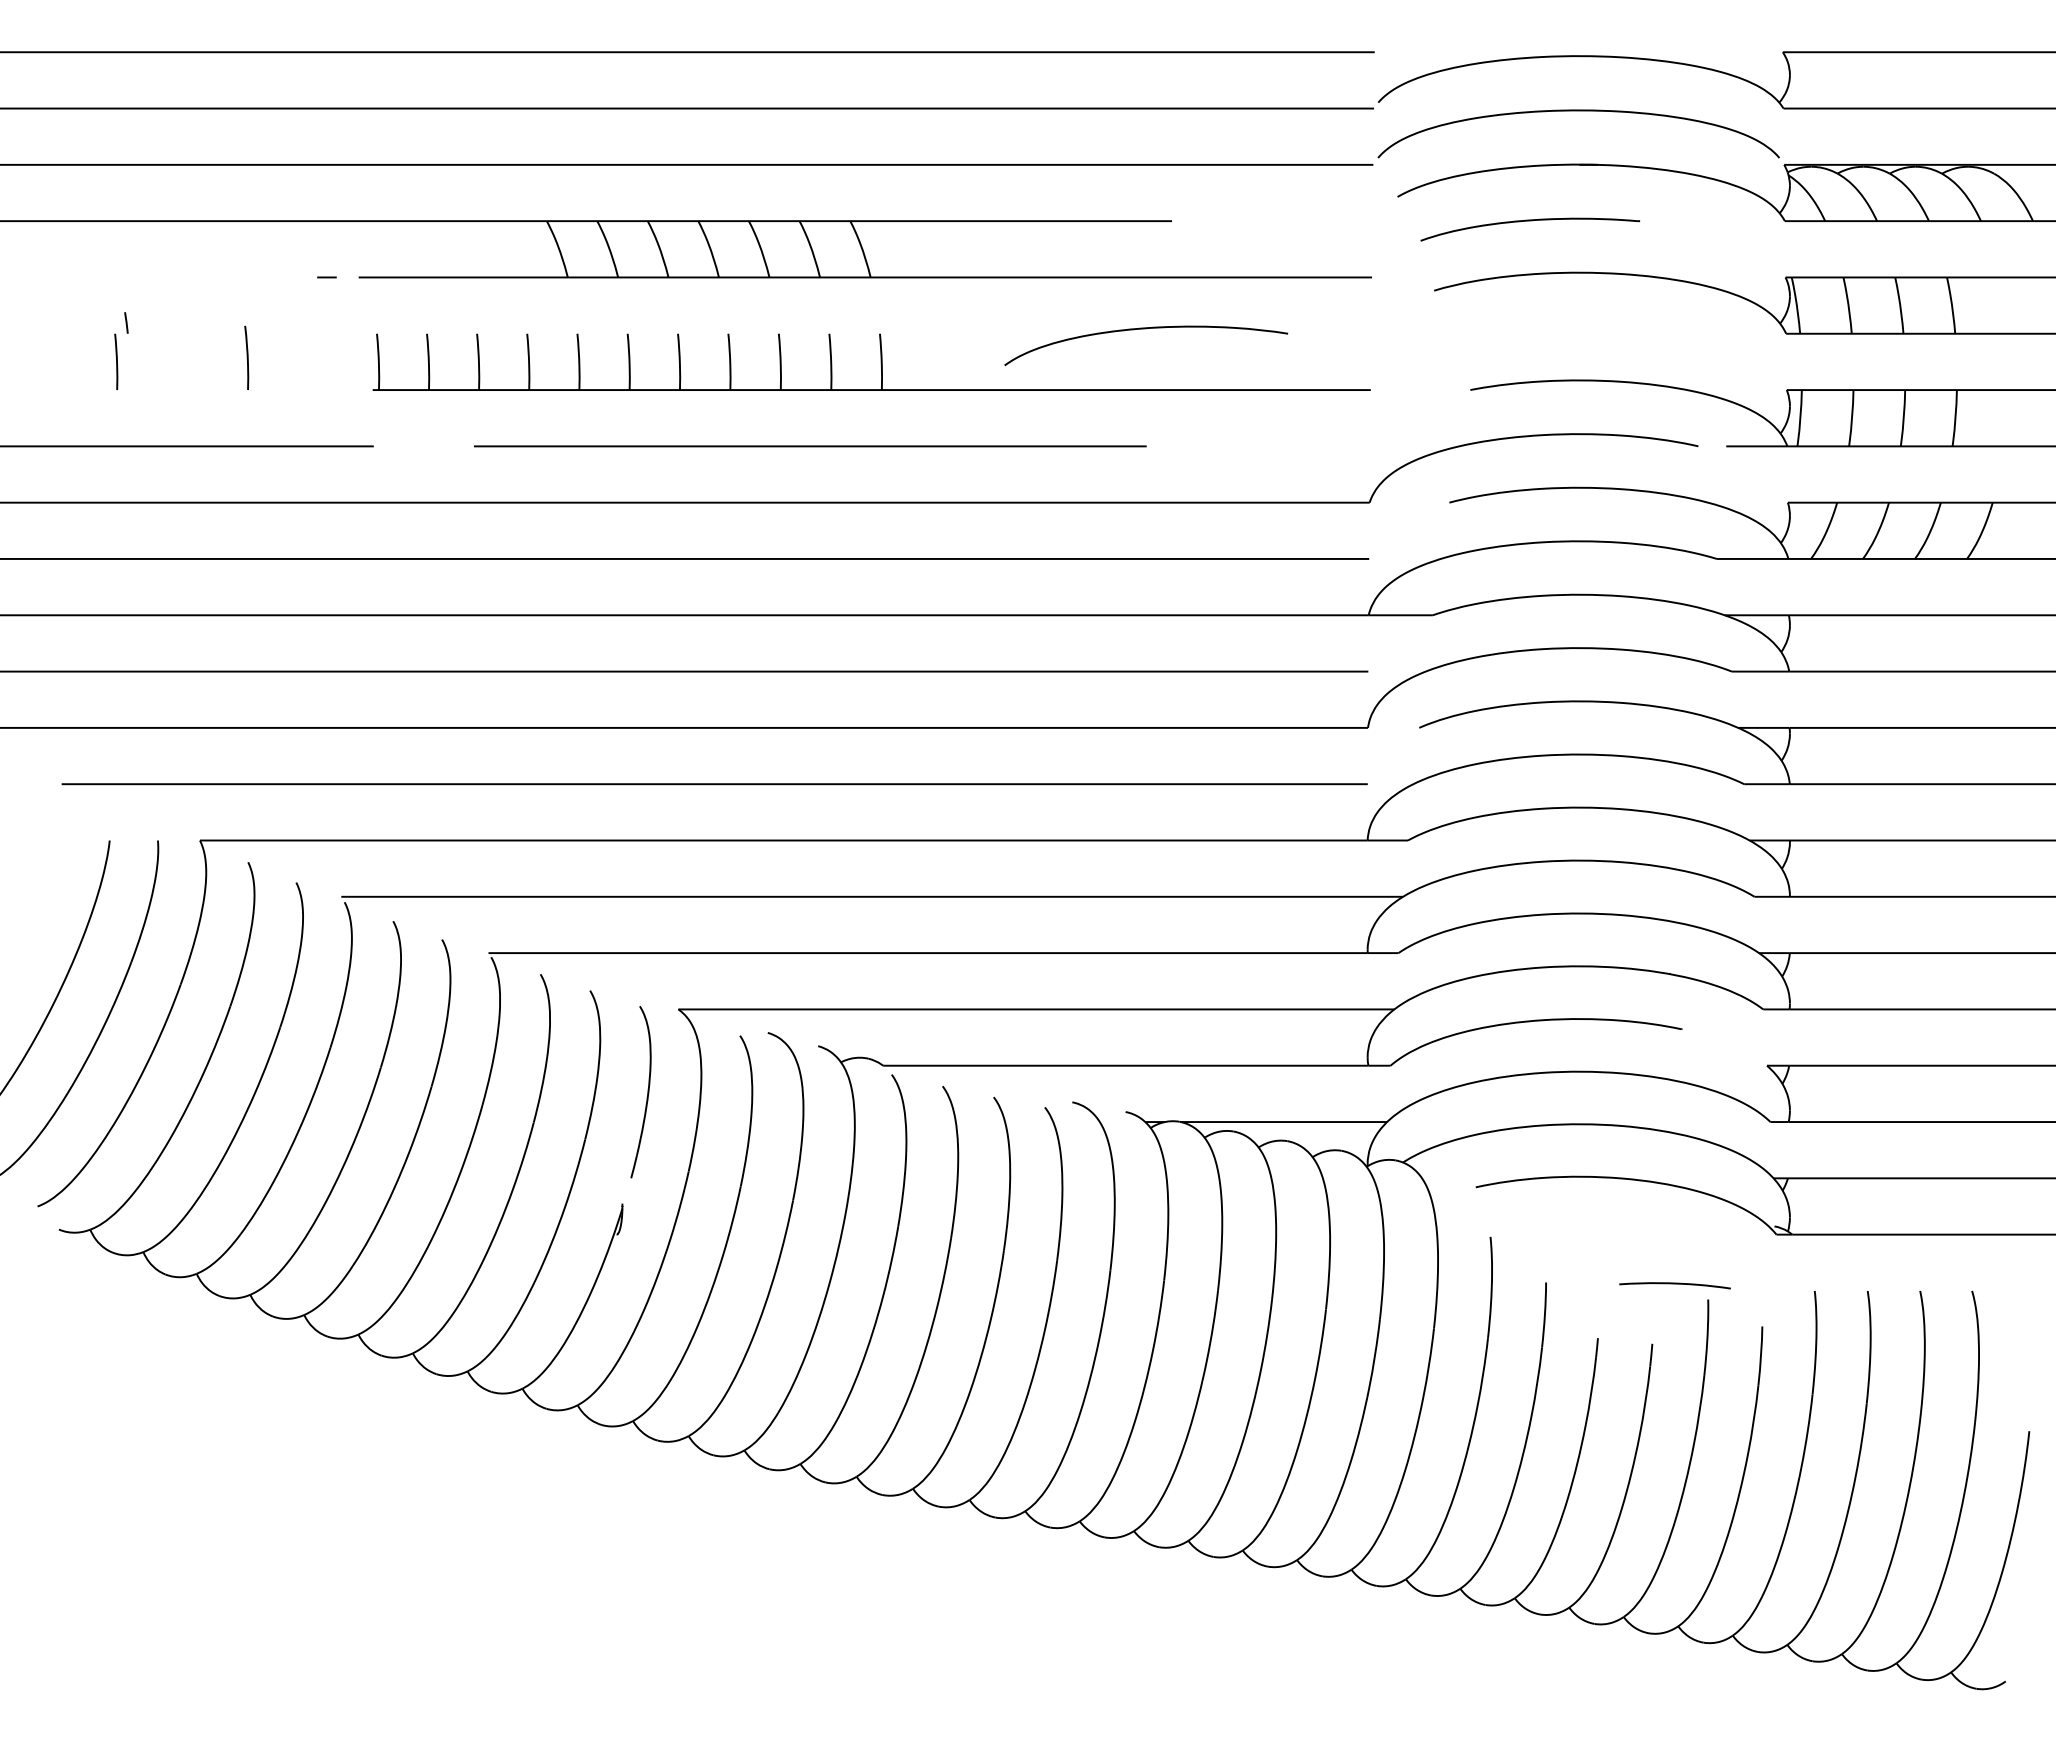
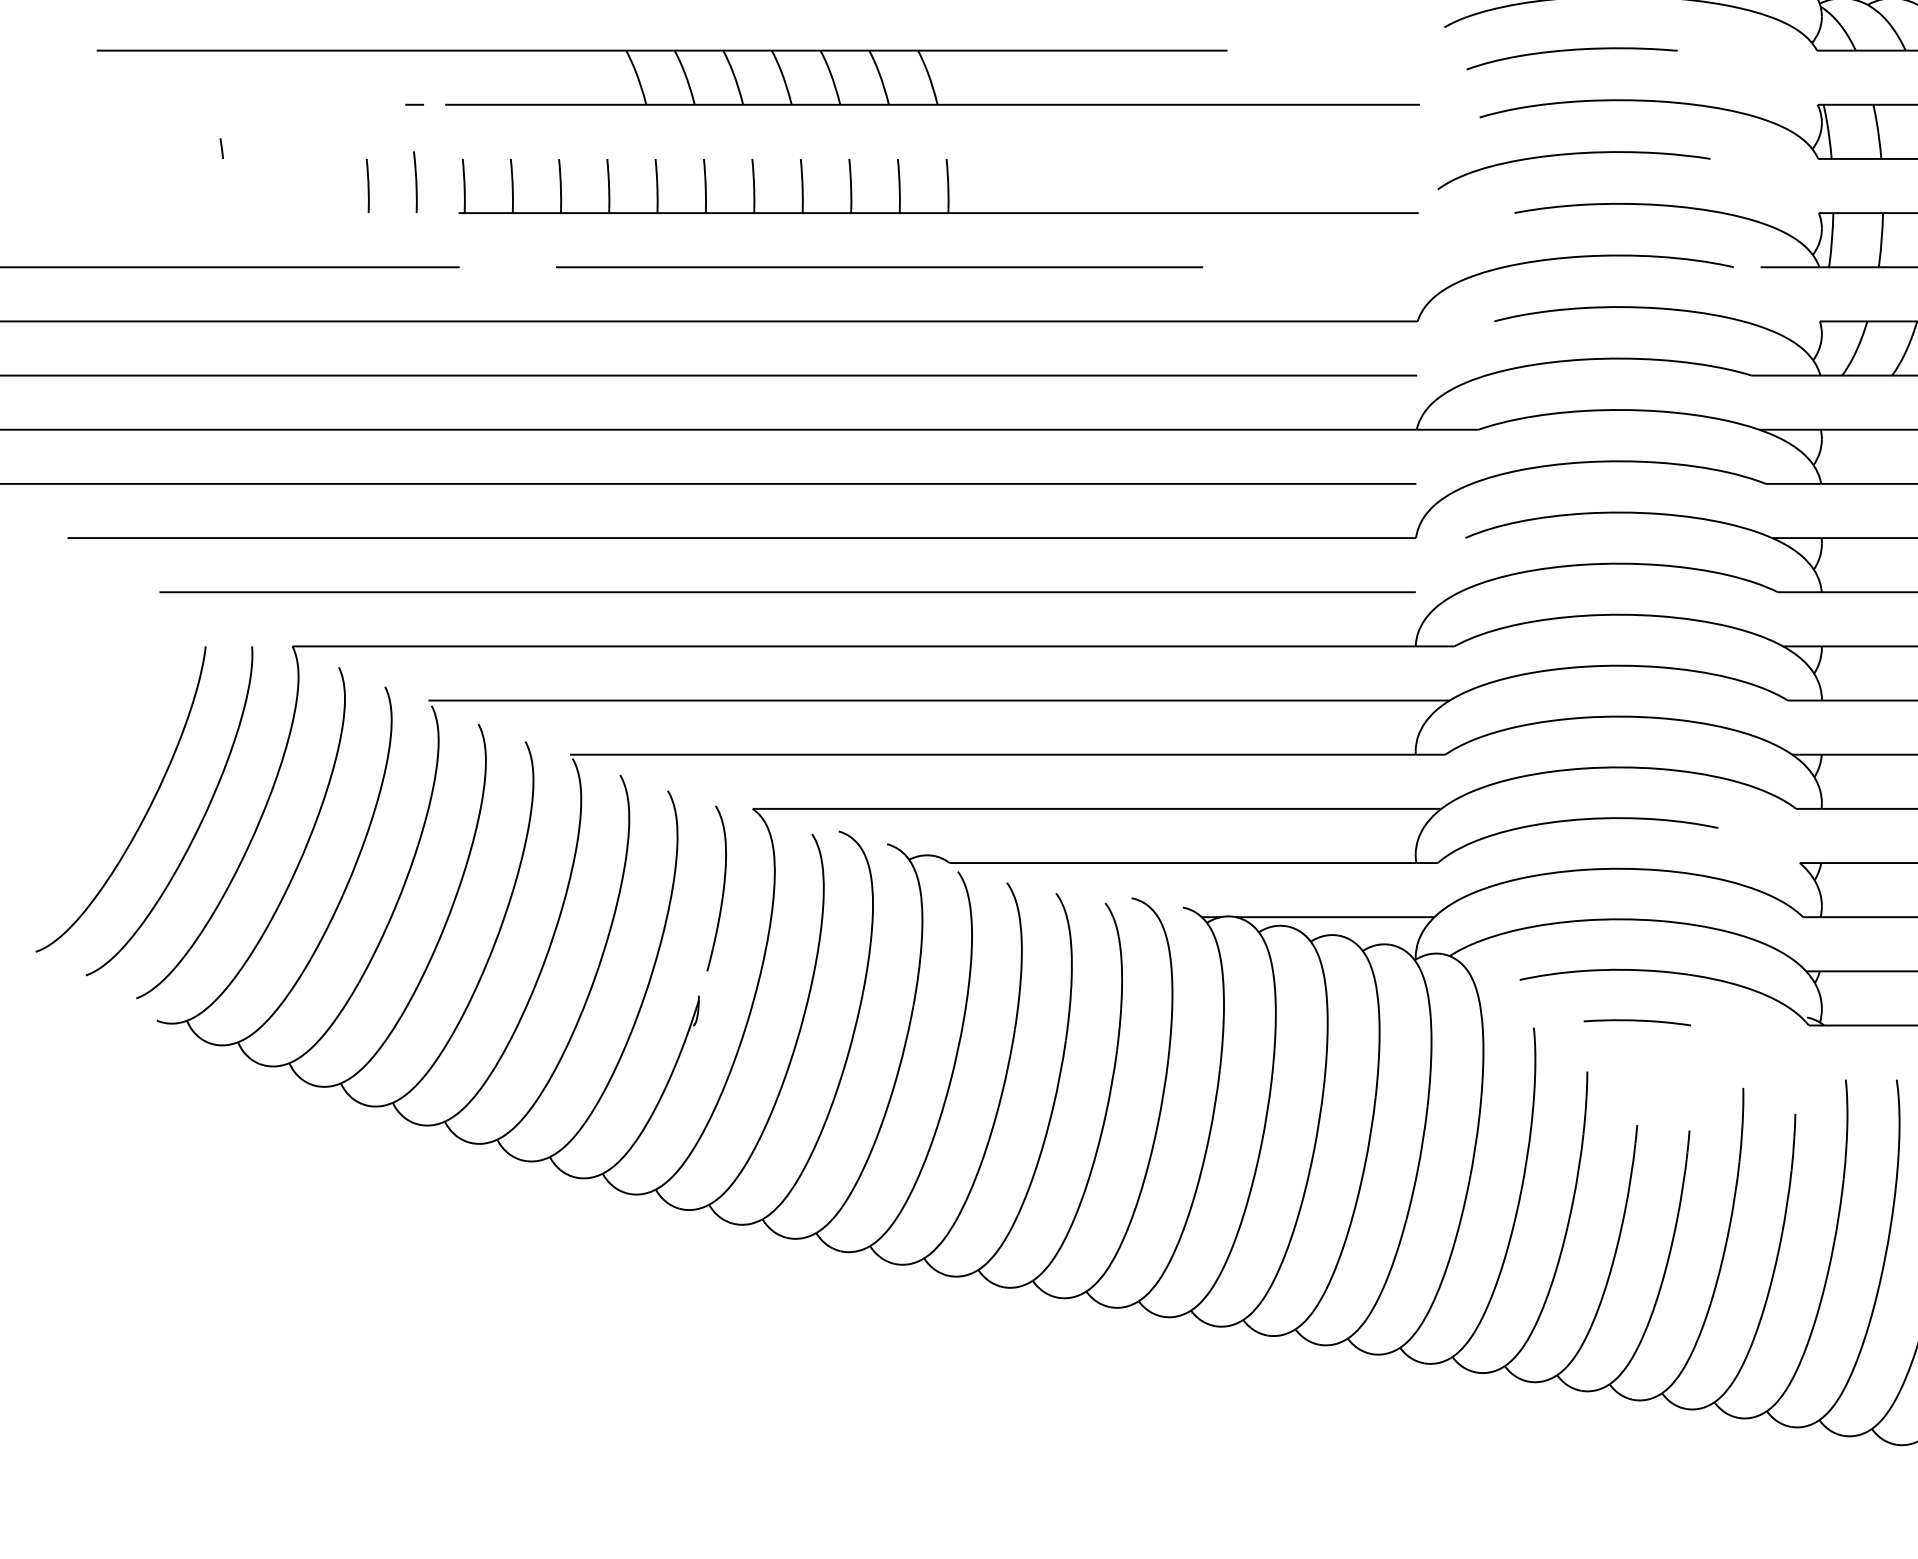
curve: (1146, 329) -> (1574, 154), moved
line: (246, 357) -> (415, 181), moved
line: (116, 361) -> (368, 185), moved
curve: (1674, 1284) -> (1636, 1021), moved

